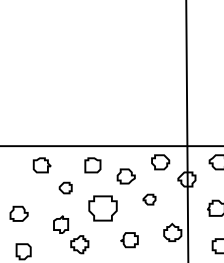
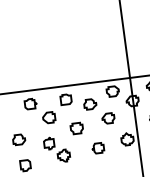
part: (65, 187) -> (49, 117), size x1.43
part: (149, 199) -> (108, 118), size x1.43
part: (102, 207) -> (76, 128), size x0.62

